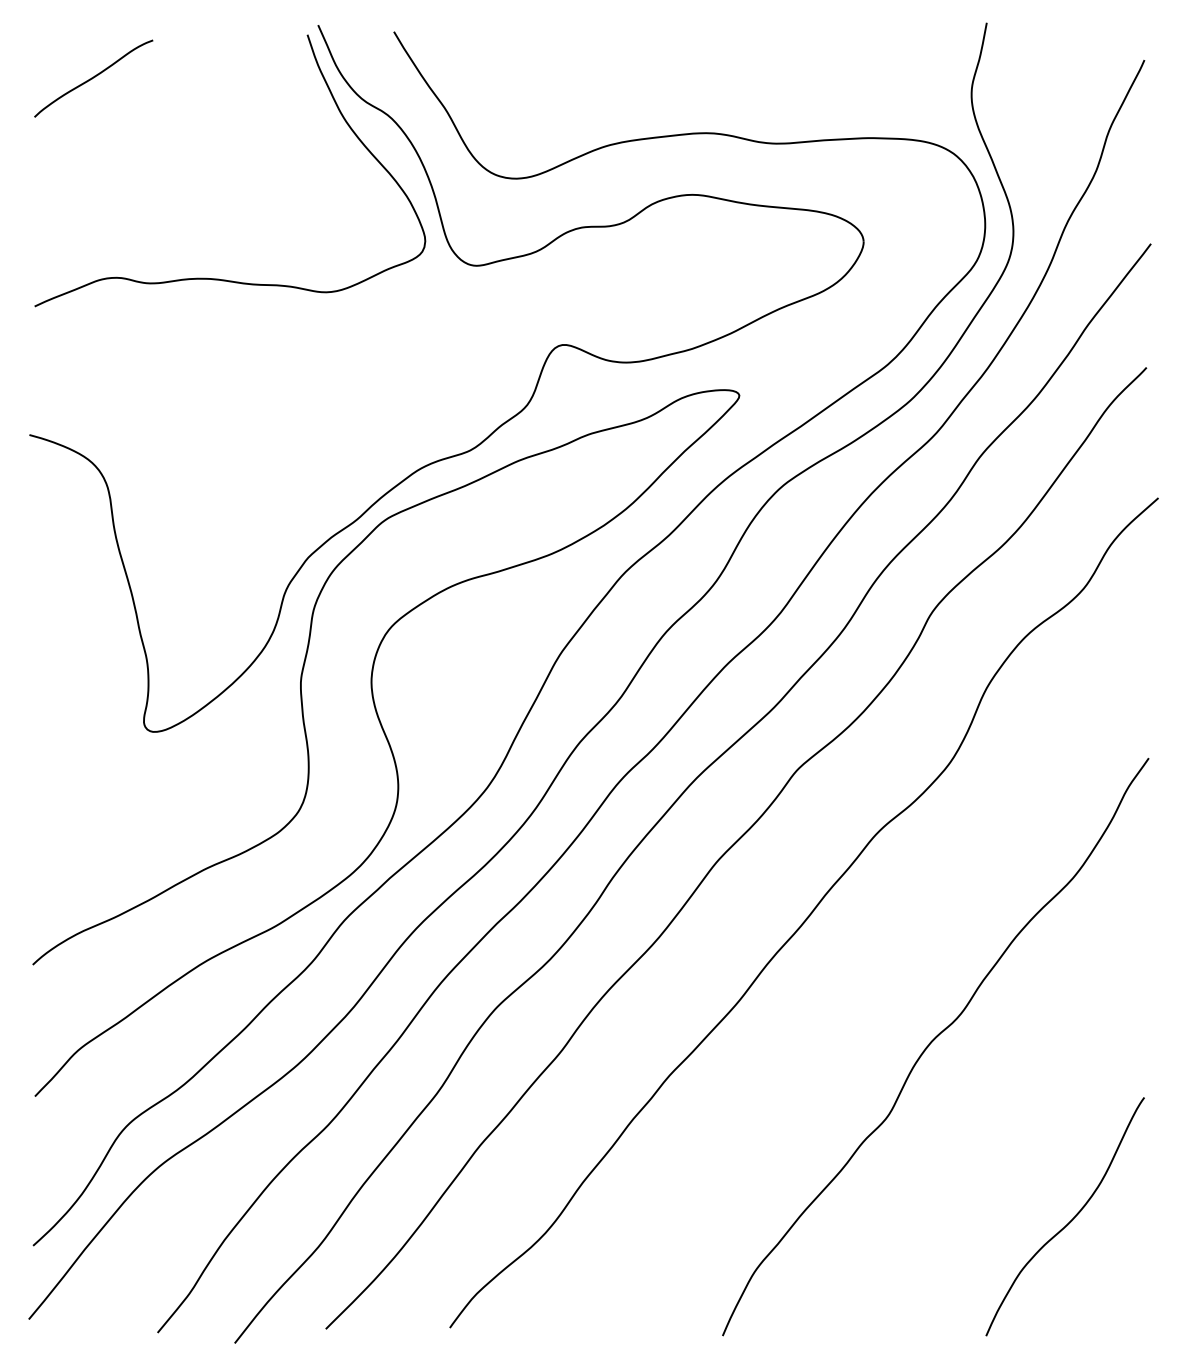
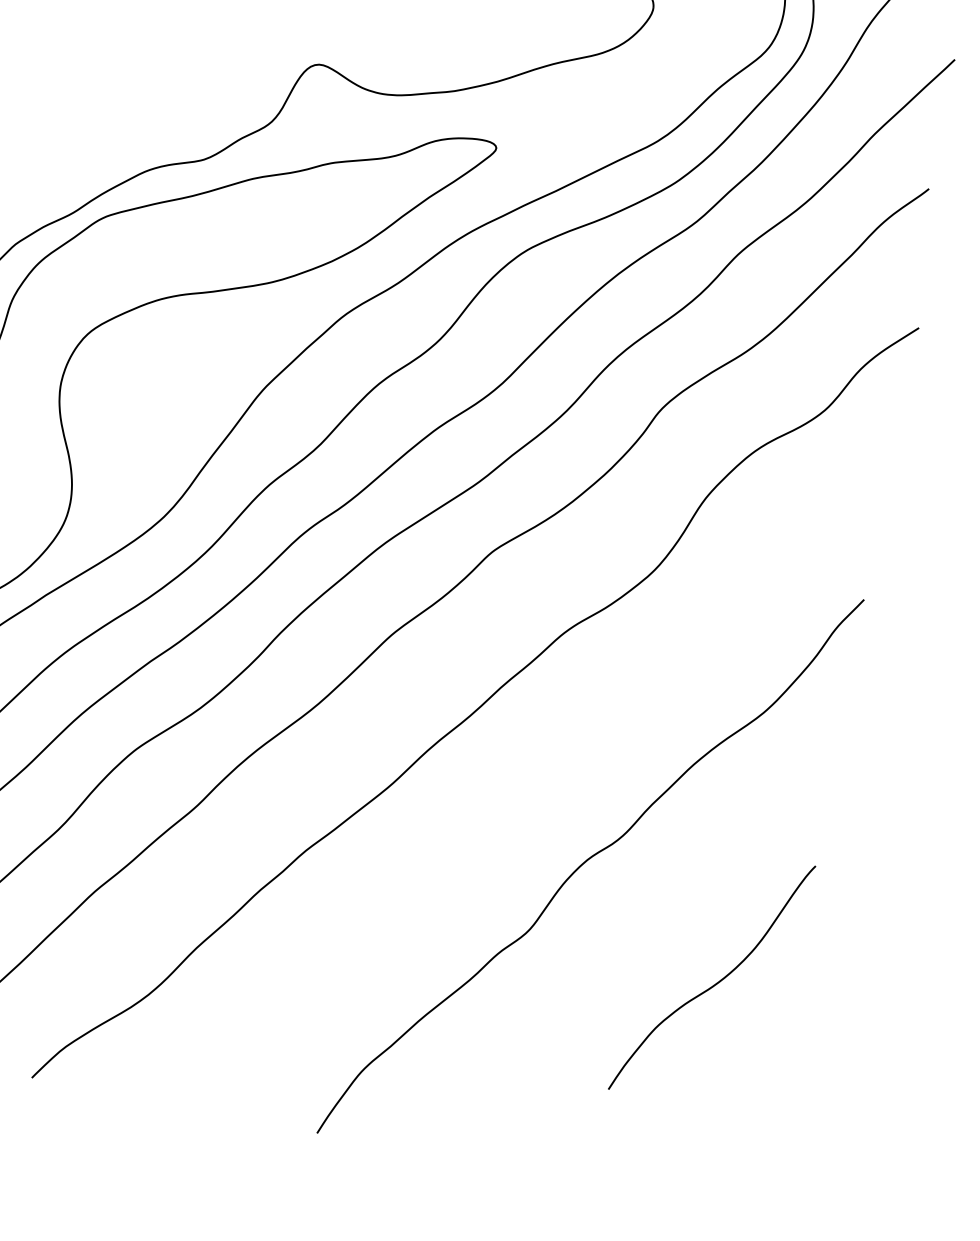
curve: (1069, 1221) -> (715, 983), moved

